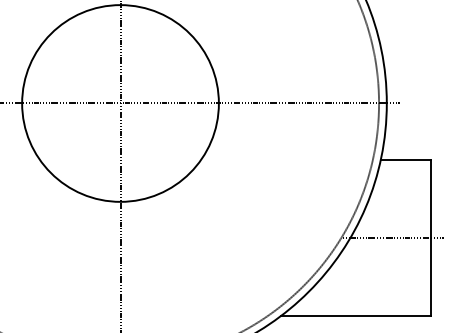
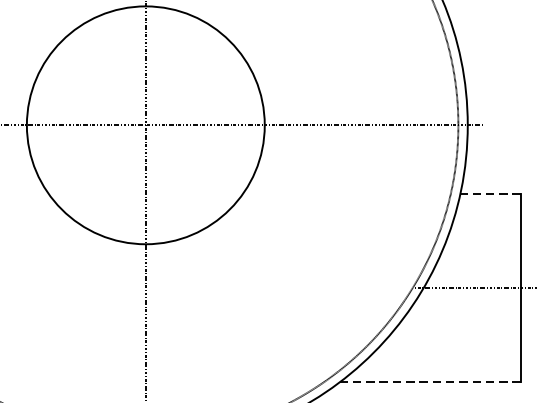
line: (405, 159) -> (490, 193), solid -> dashed
line: (355, 315) -> (429, 381), solid -> dashed

